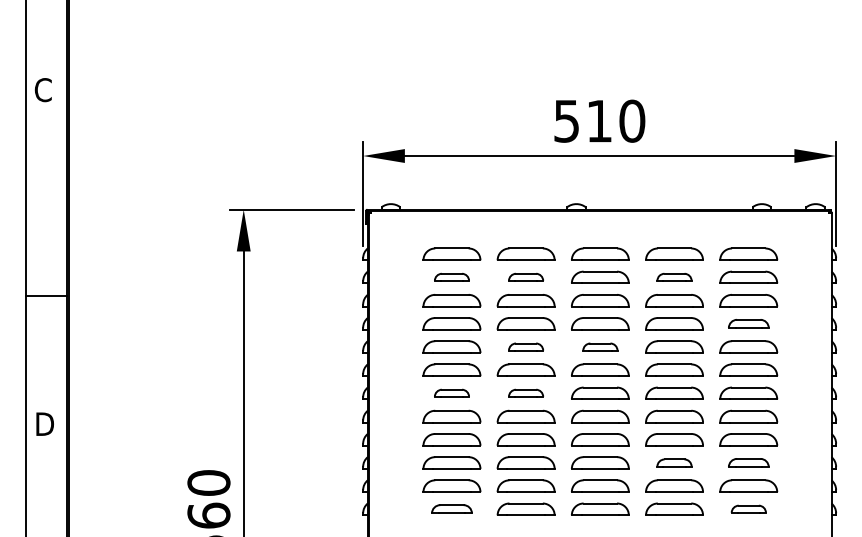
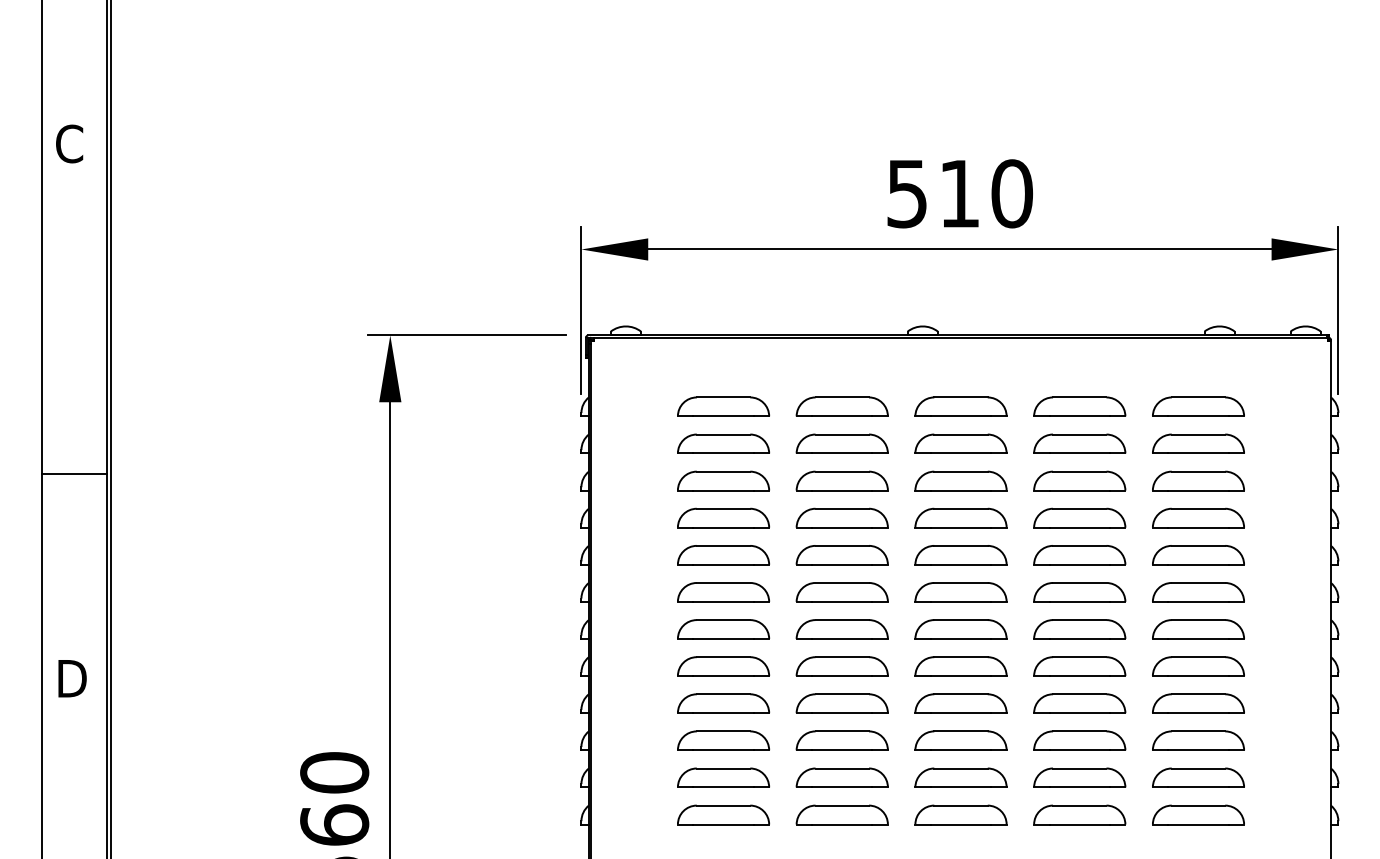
part: (451, 276) -> (722, 442), size x1.67
part: (525, 276) -> (841, 442), size x1.67
part: (674, 276) -> (1079, 442), size x1.67
part: (748, 323) -> (1198, 517), size x1.43
part: (525, 346) -> (841, 554), size x1.67
part: (600, 346) -> (961, 554), size x1.67
part: (451, 392) -> (722, 627), size x1.67
part: (525, 392) -> (841, 627), size x1.67
part: (674, 462) -> (1079, 739), size x1.67
part: (748, 462) -> (1198, 739), size x1.43
part: (451, 508) -> (722, 813), size x1.43
part: (748, 508) -> (1198, 813), size x1.67

